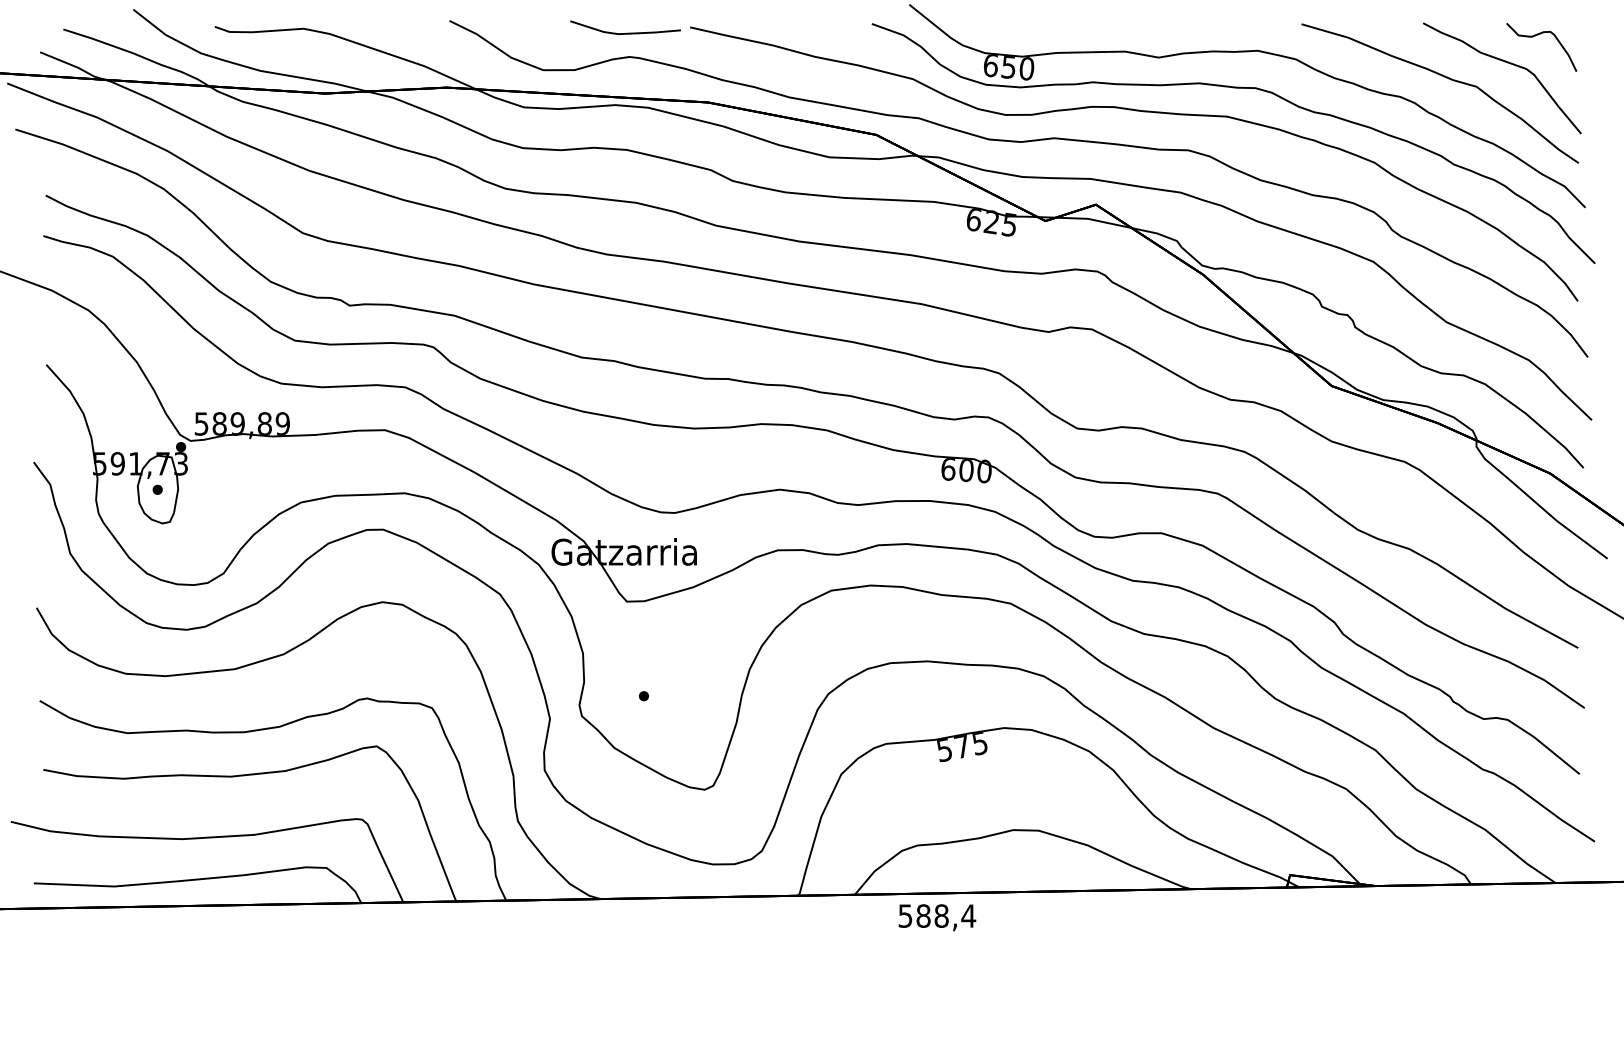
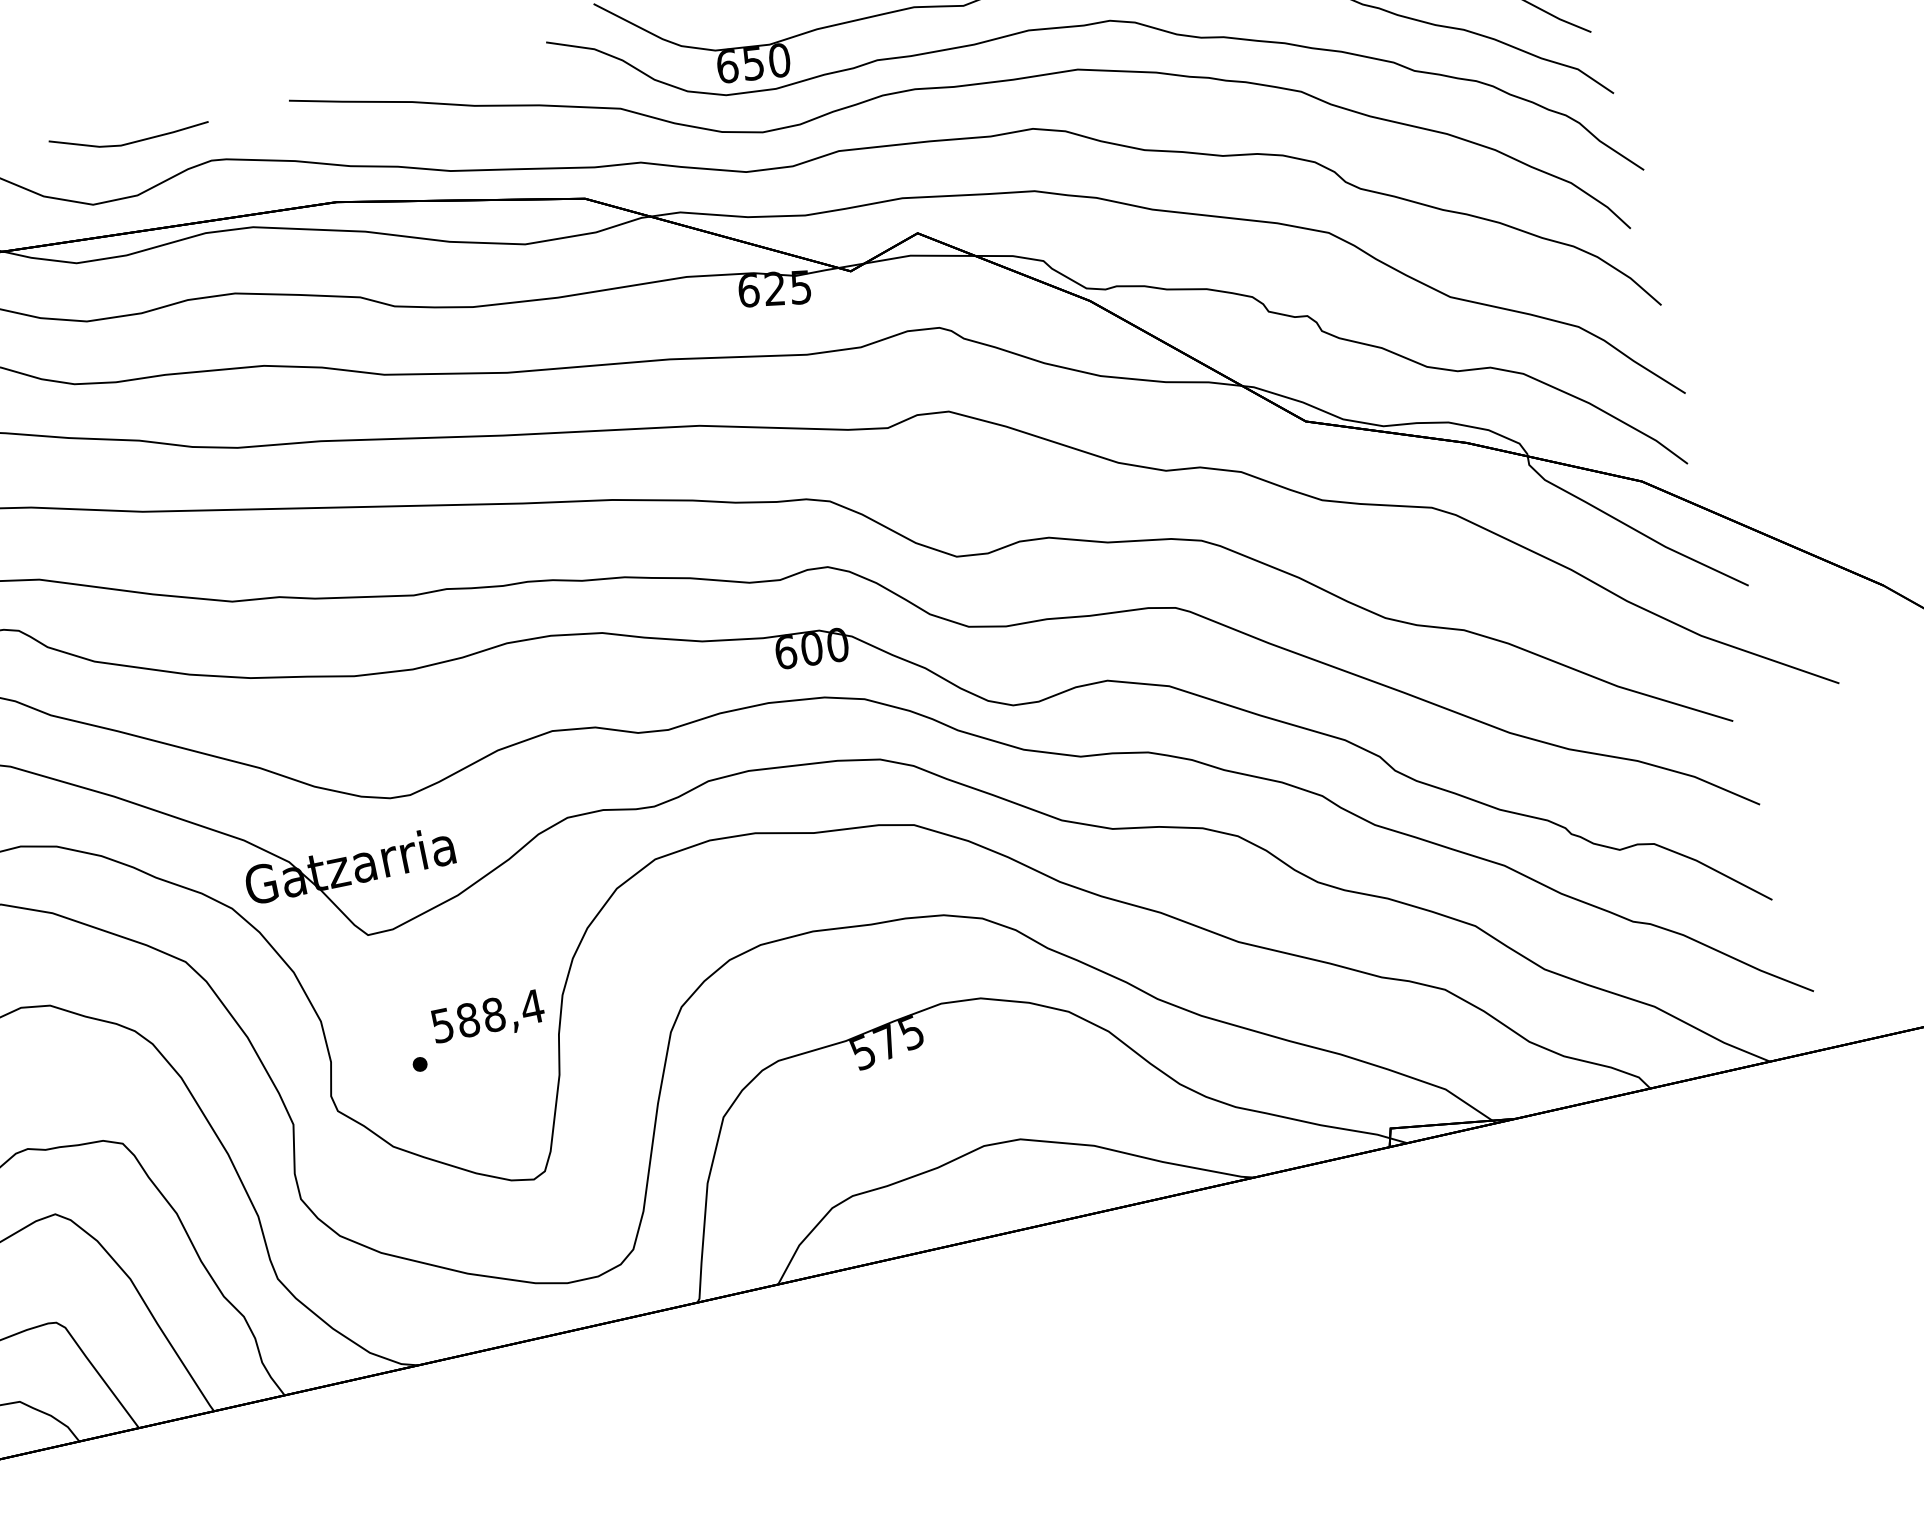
line: (626, 32) -> (131, 140), moved
text: (937, 917) -> (488, 1018), moved

